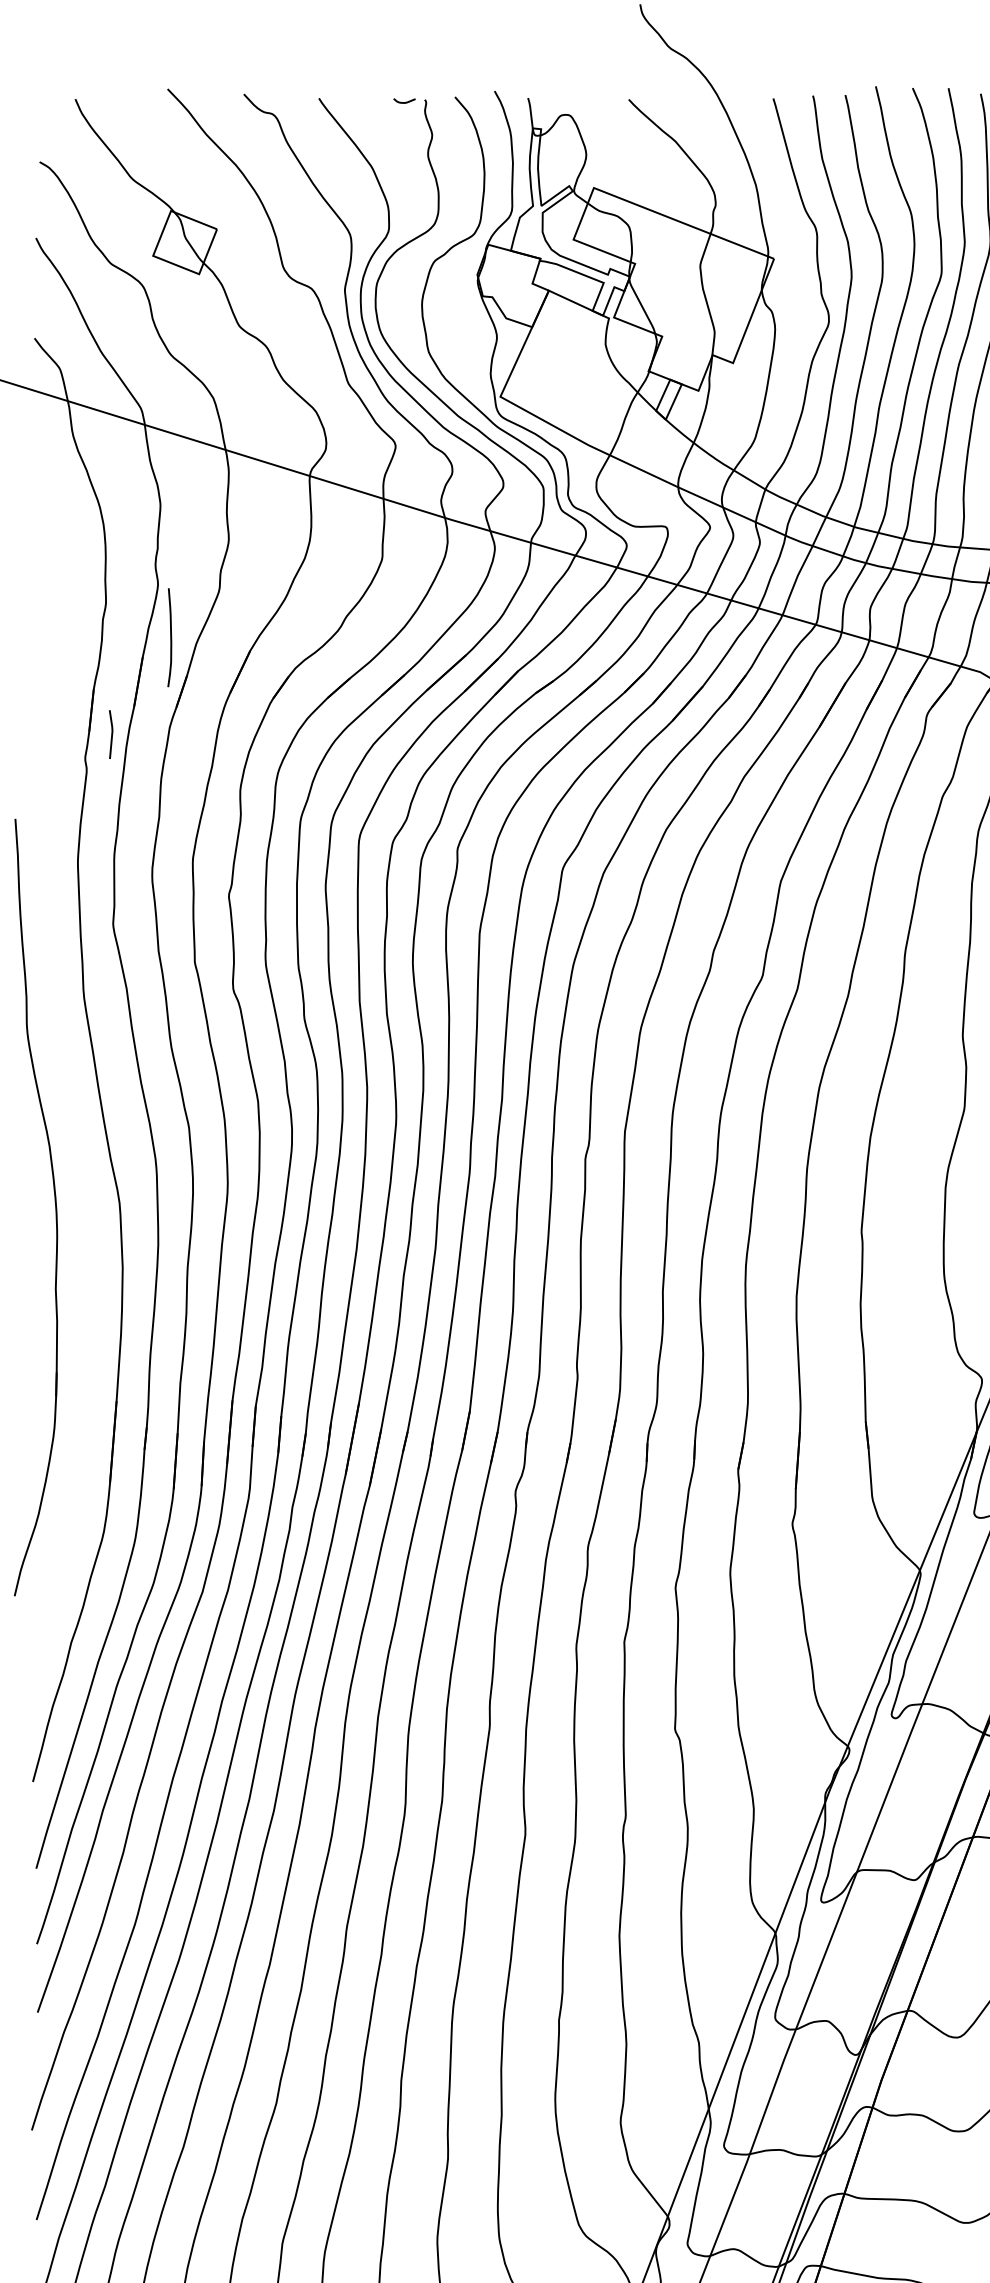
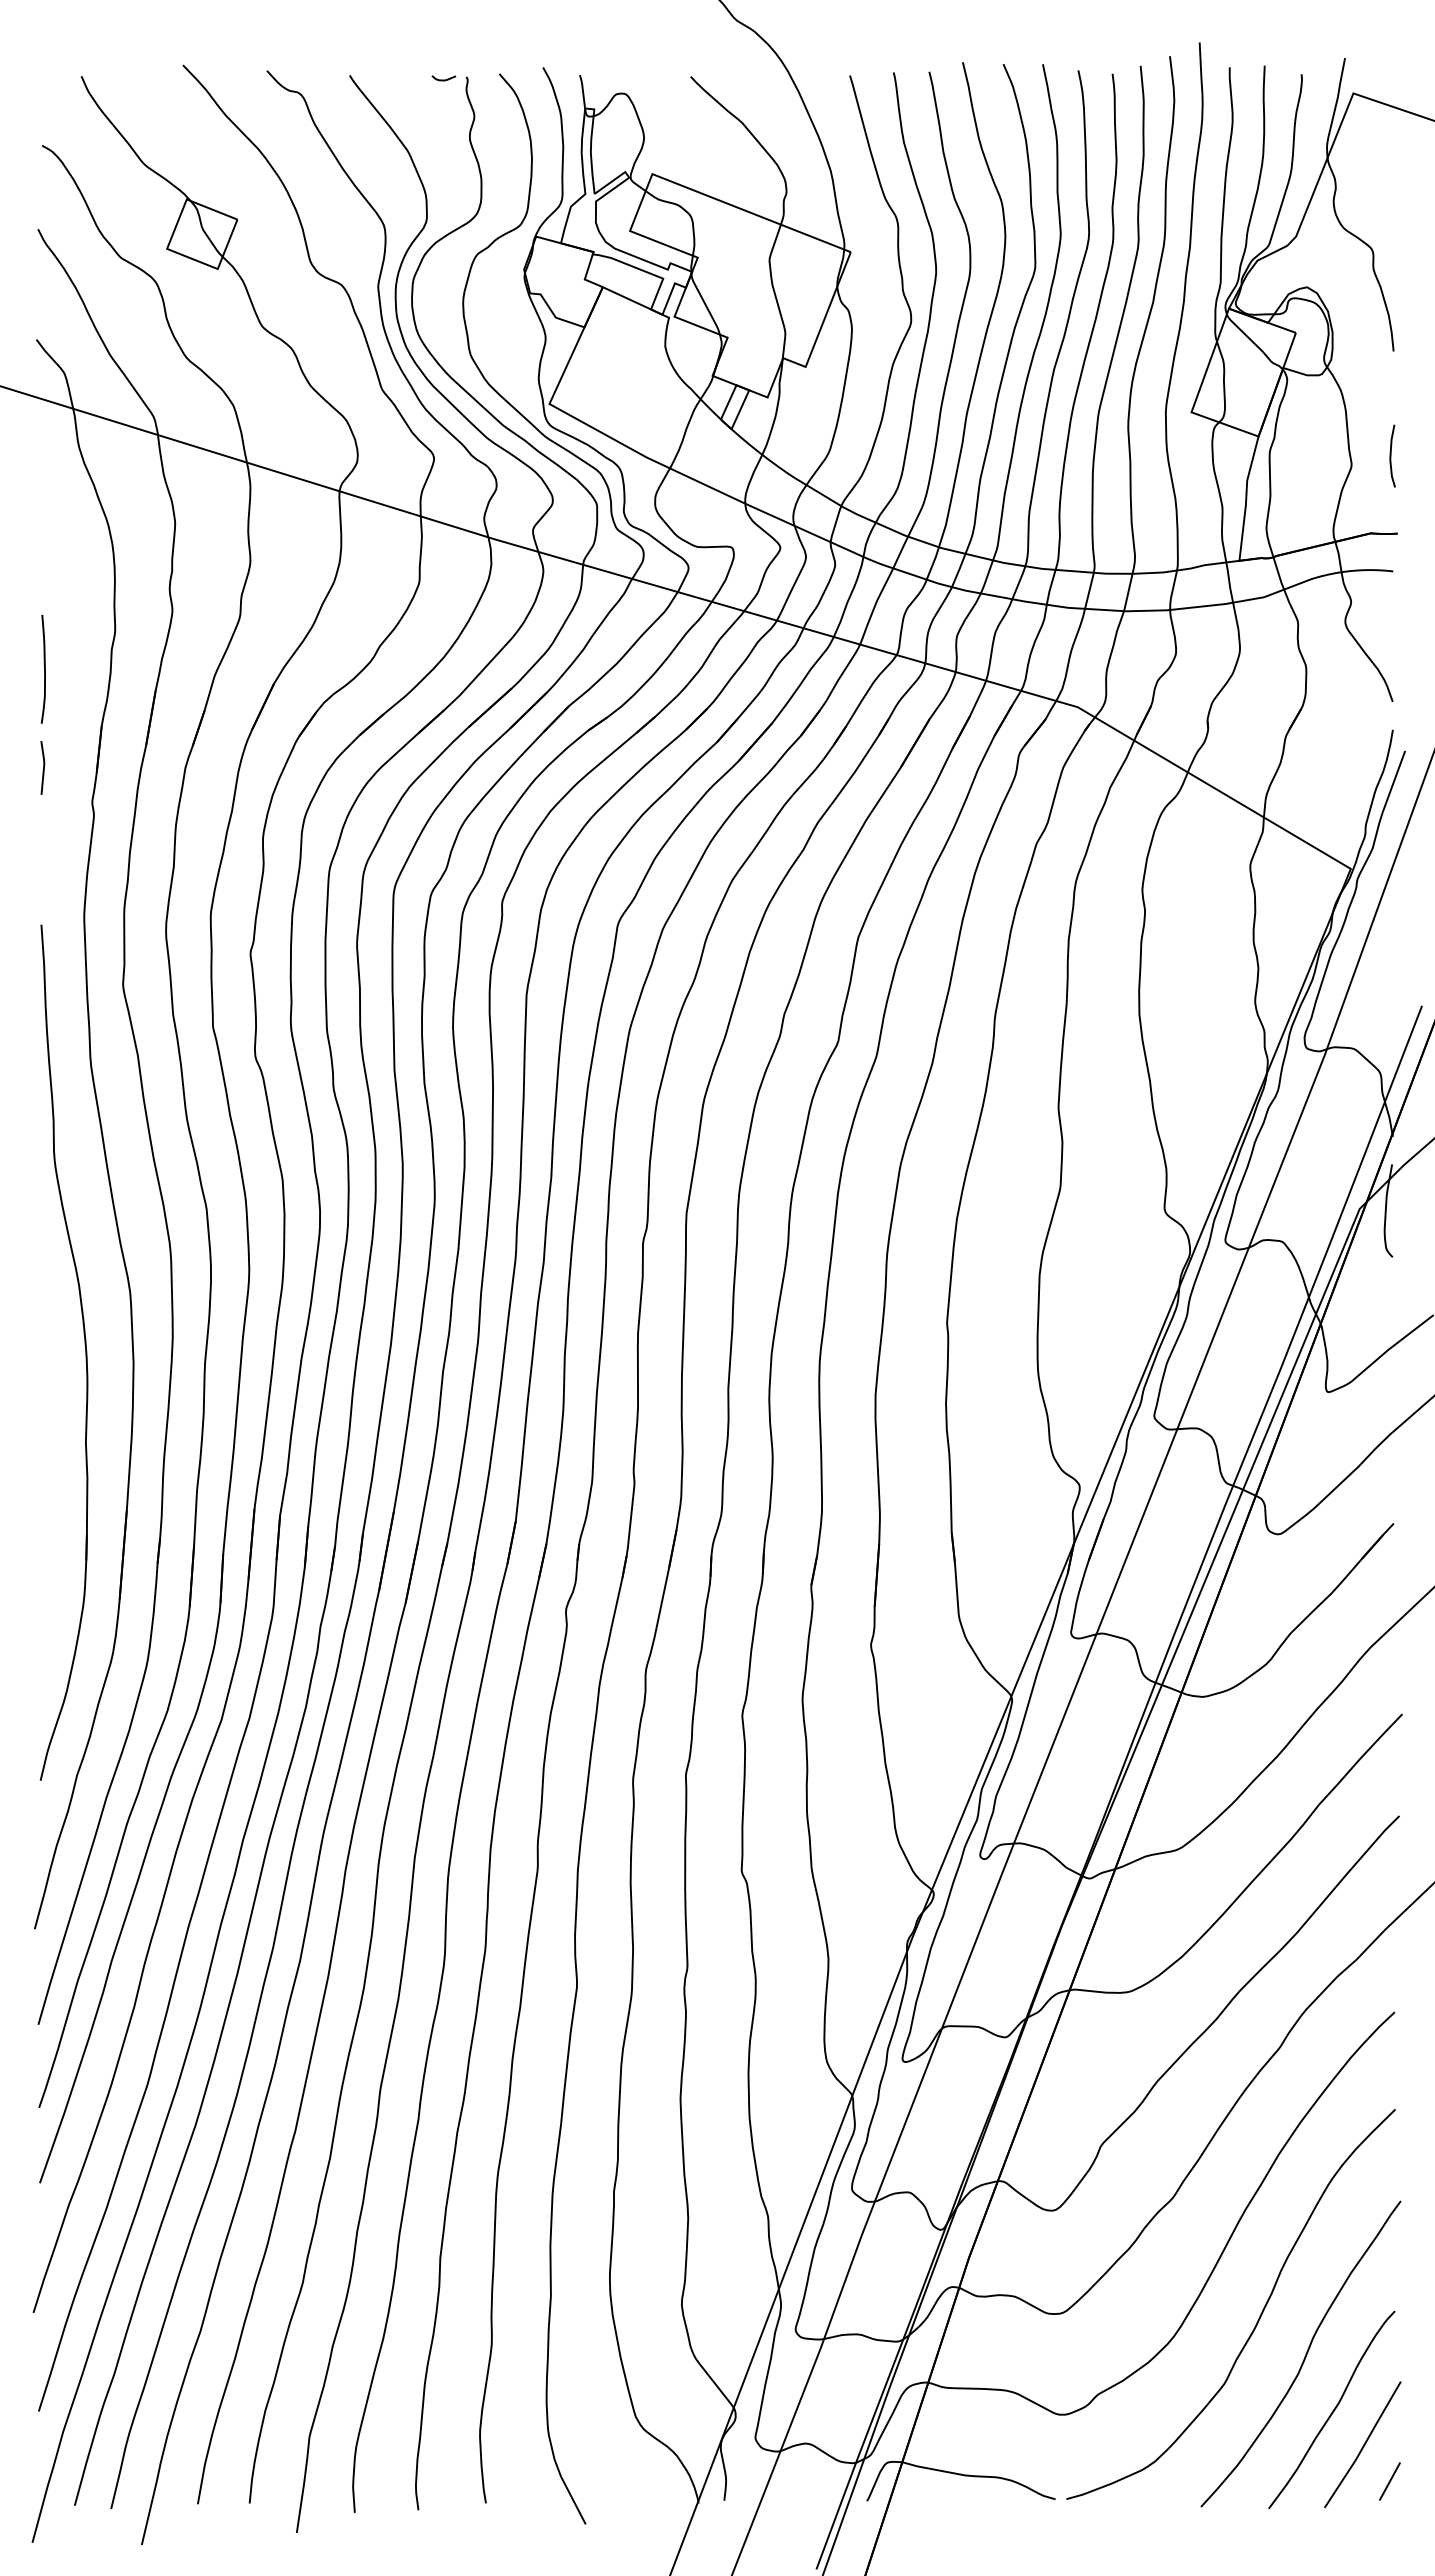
curve: (170, 636) -> (44, 668), moved
line: (111, 734) -> (43, 767), moved
part: (55, 1207) -> (85, 1352), moved

